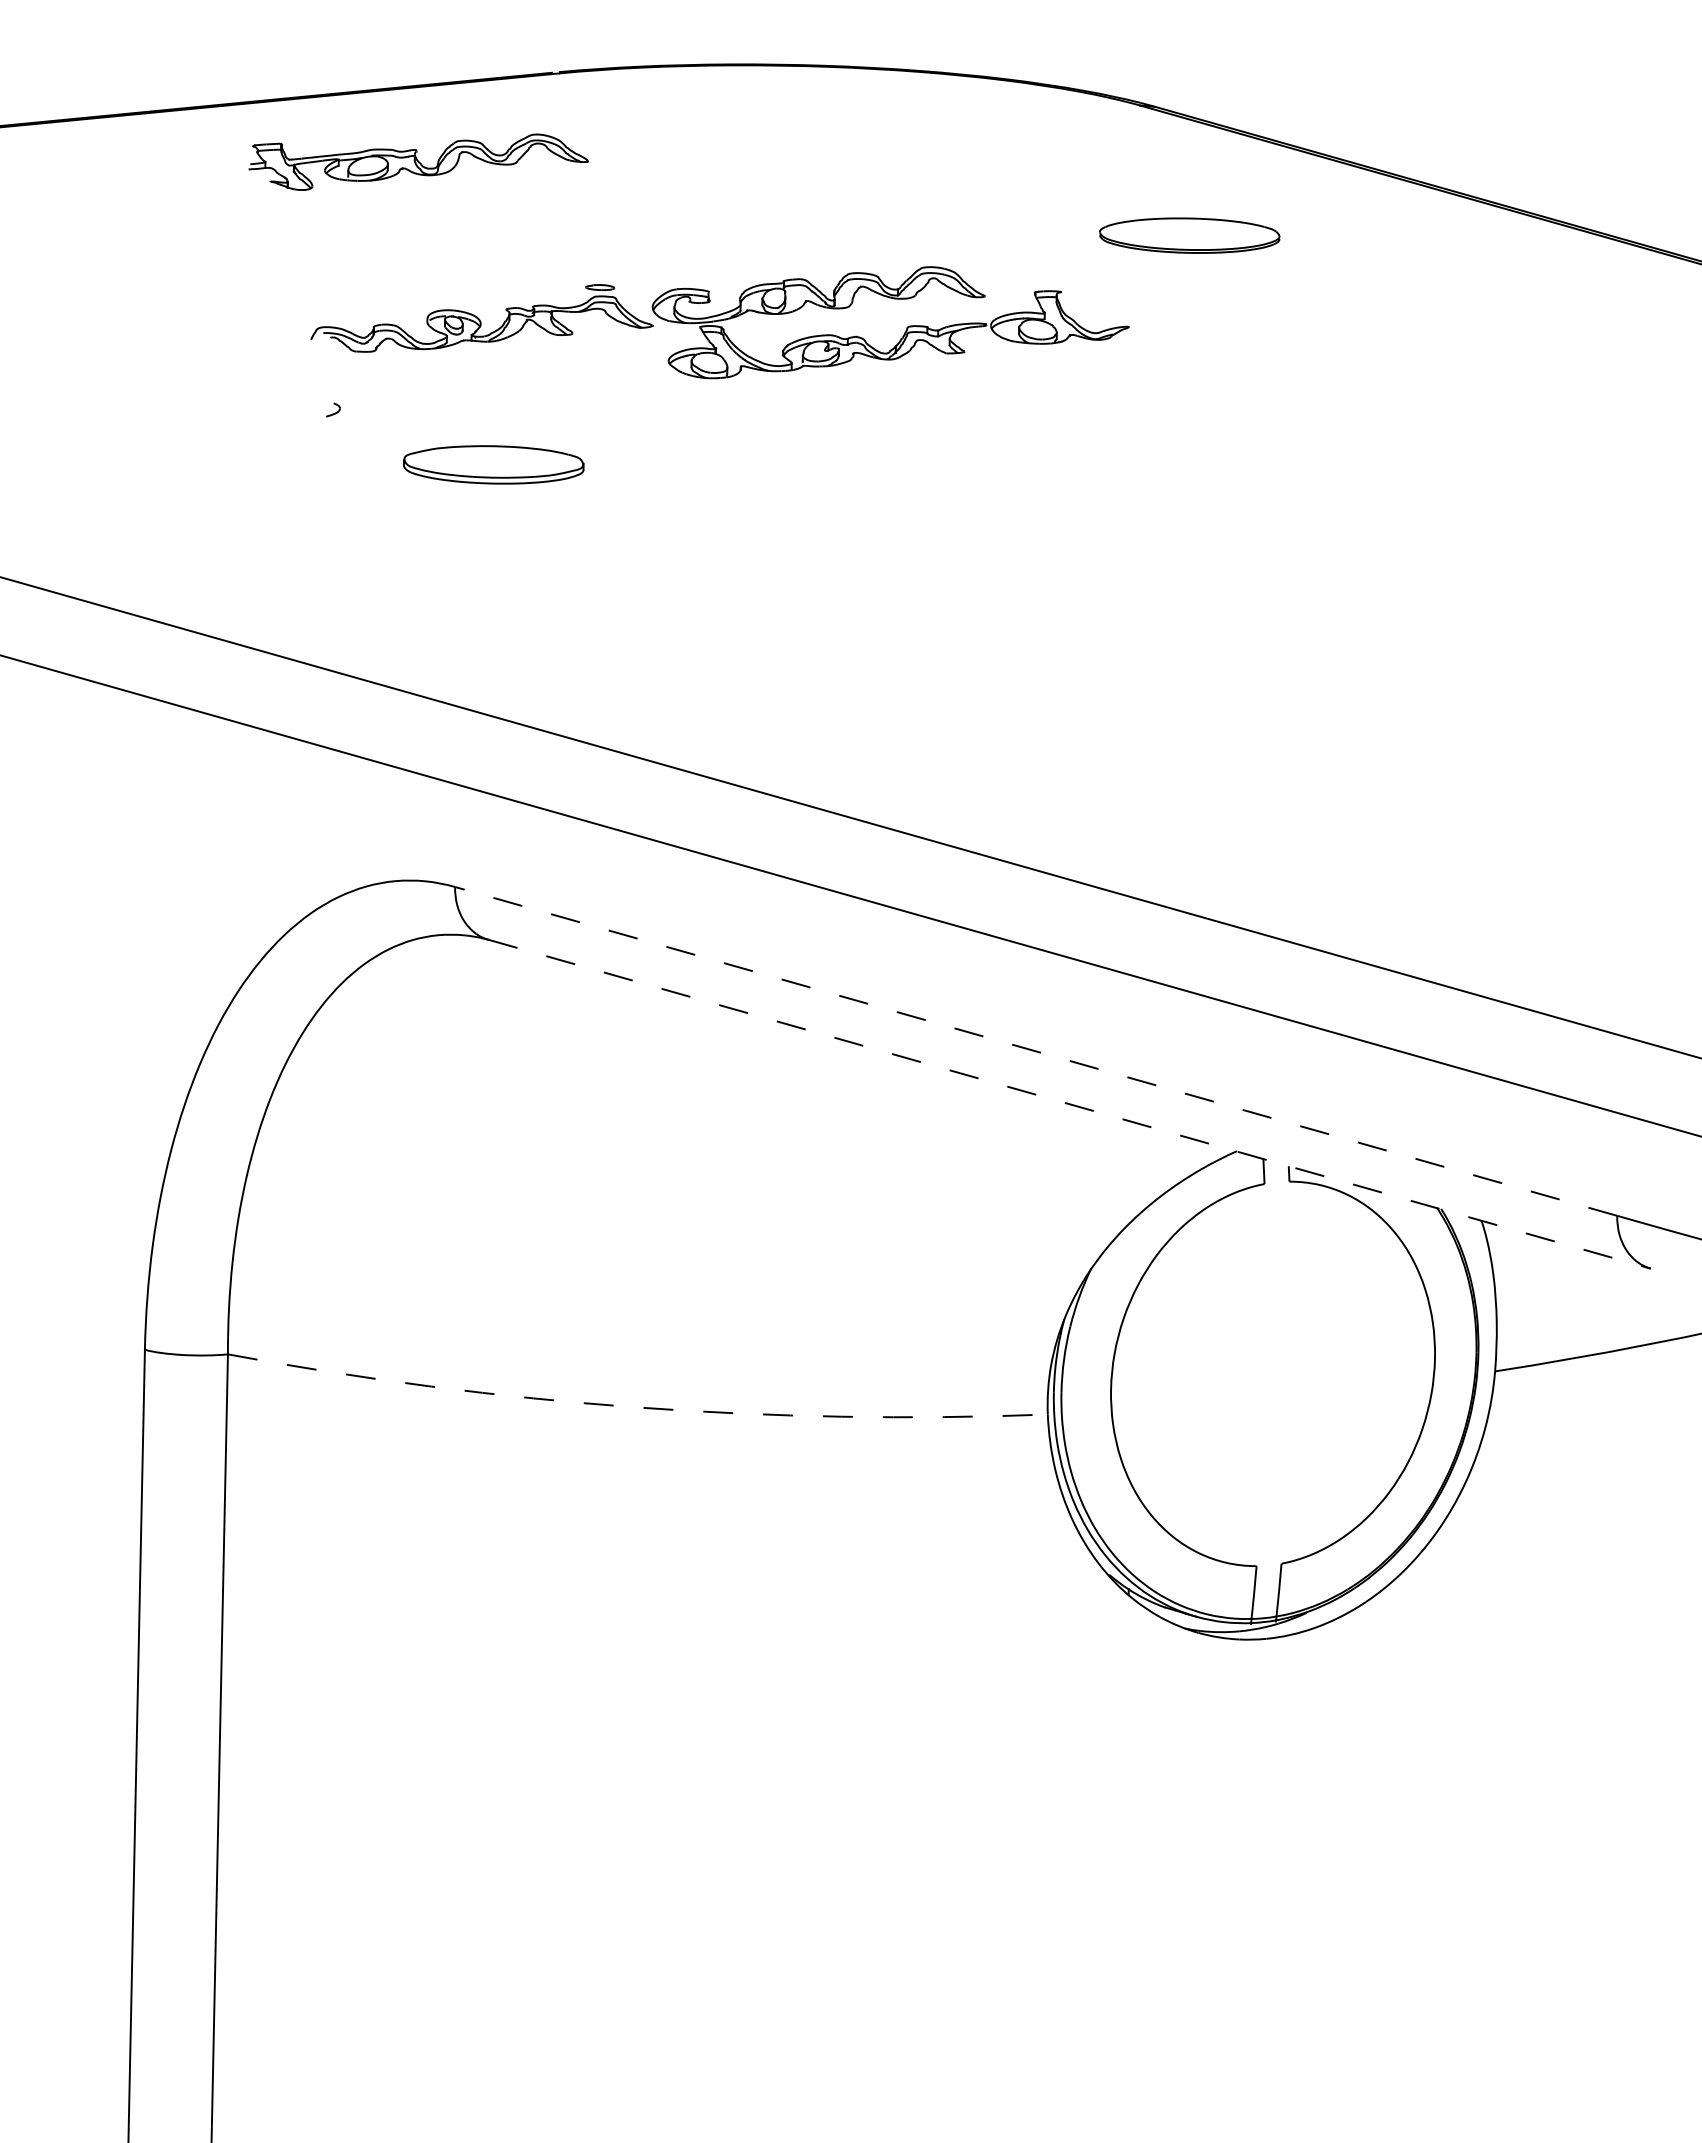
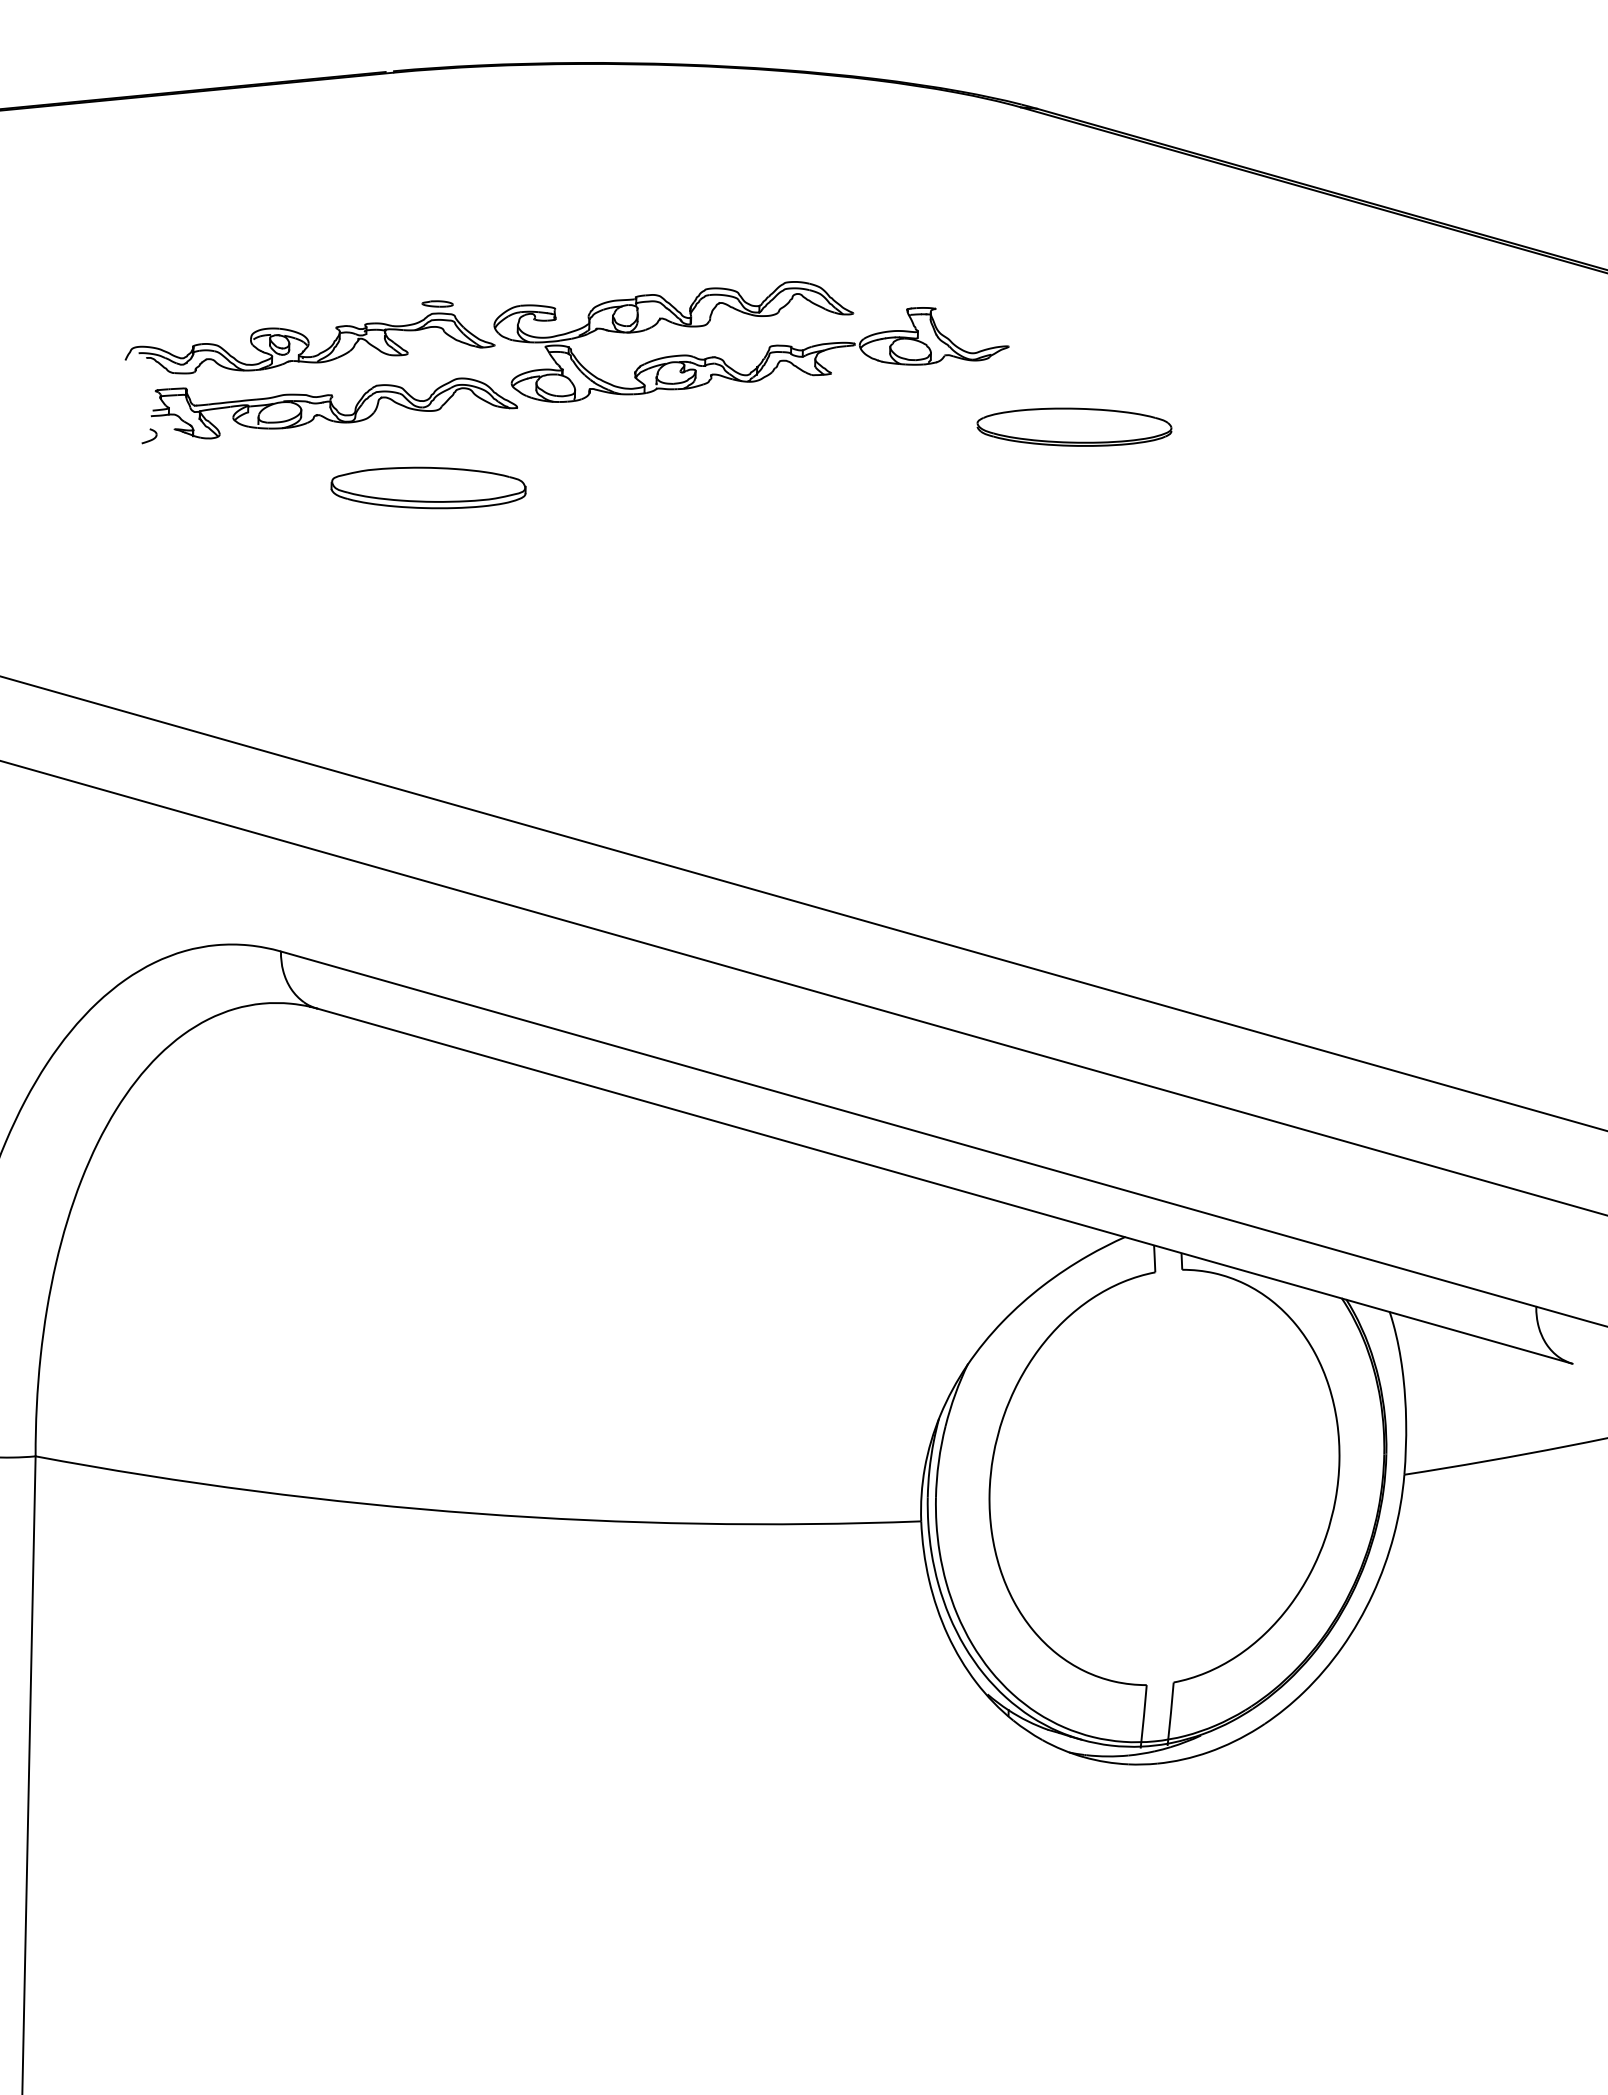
part: (418, 161) -> (334, 407), moved
part: (1189, 235) -> (1074, 427), moved
part: (493, 464) -> (428, 487), moved
line: (1036, 1051) -> (909, 1129), dashed -> solid
line: (1069, 1104) -> (944, 1186), dashed -> solid
arc: (636, 1407) -> (476, 1513), dashed -> solid

